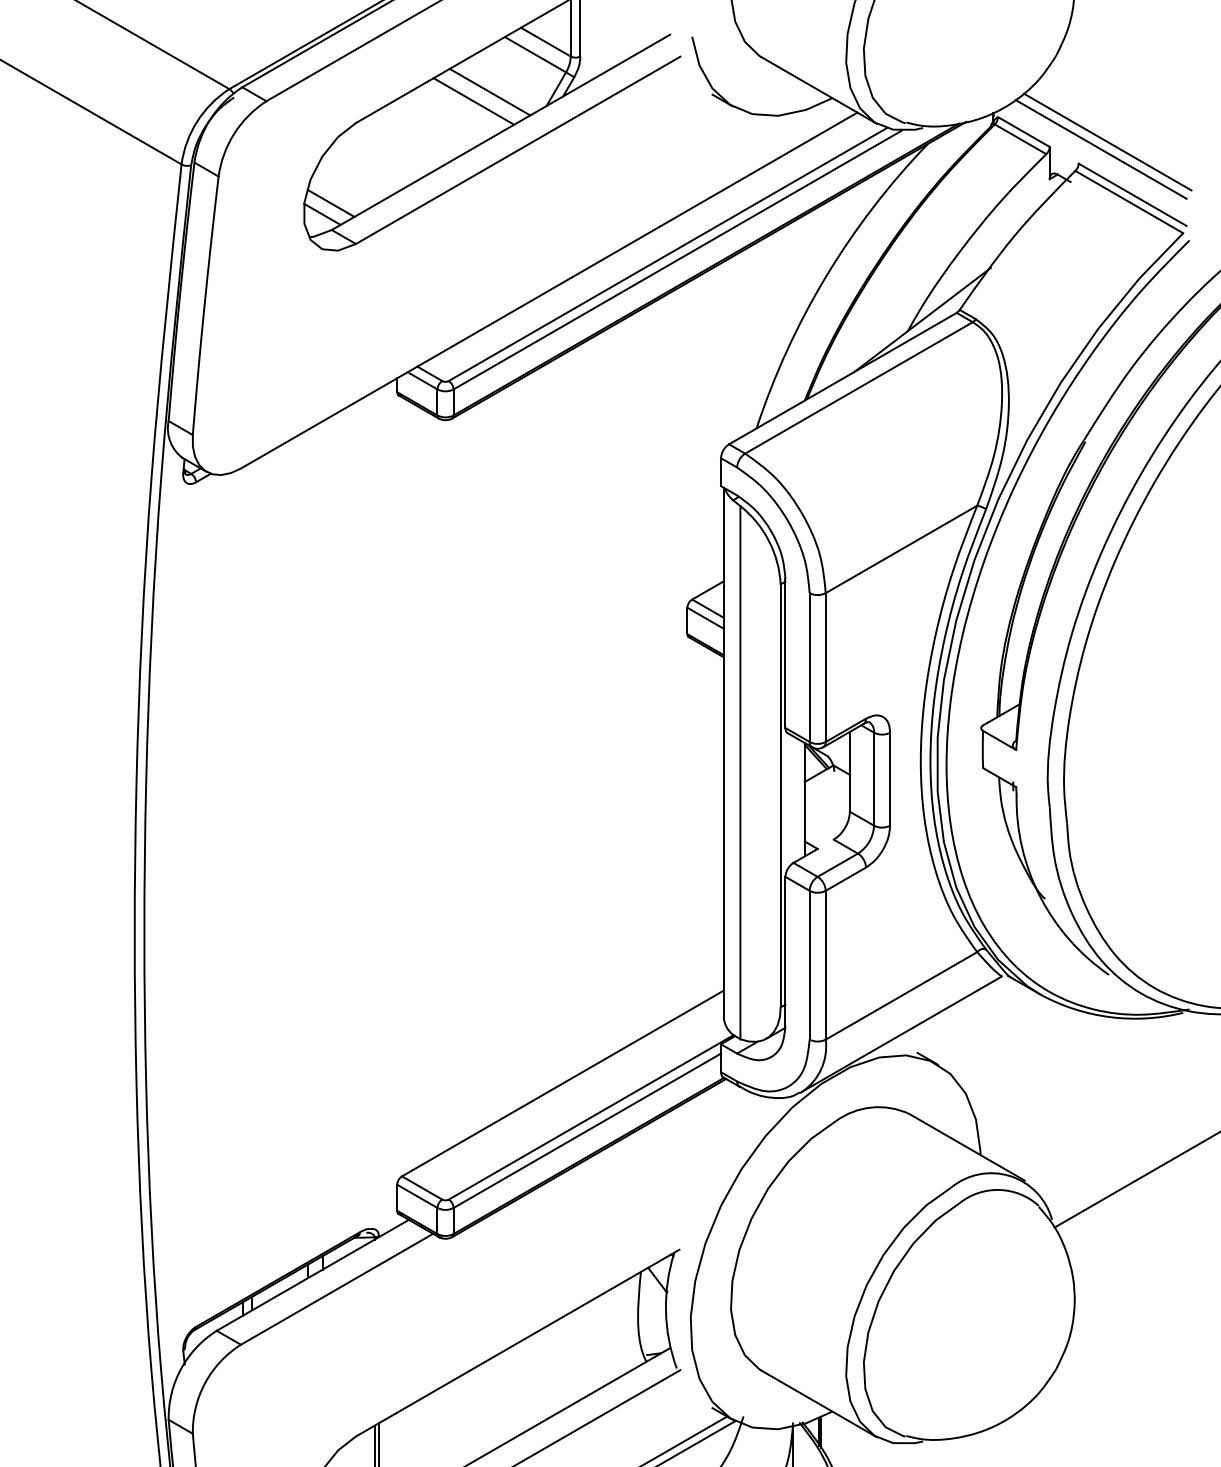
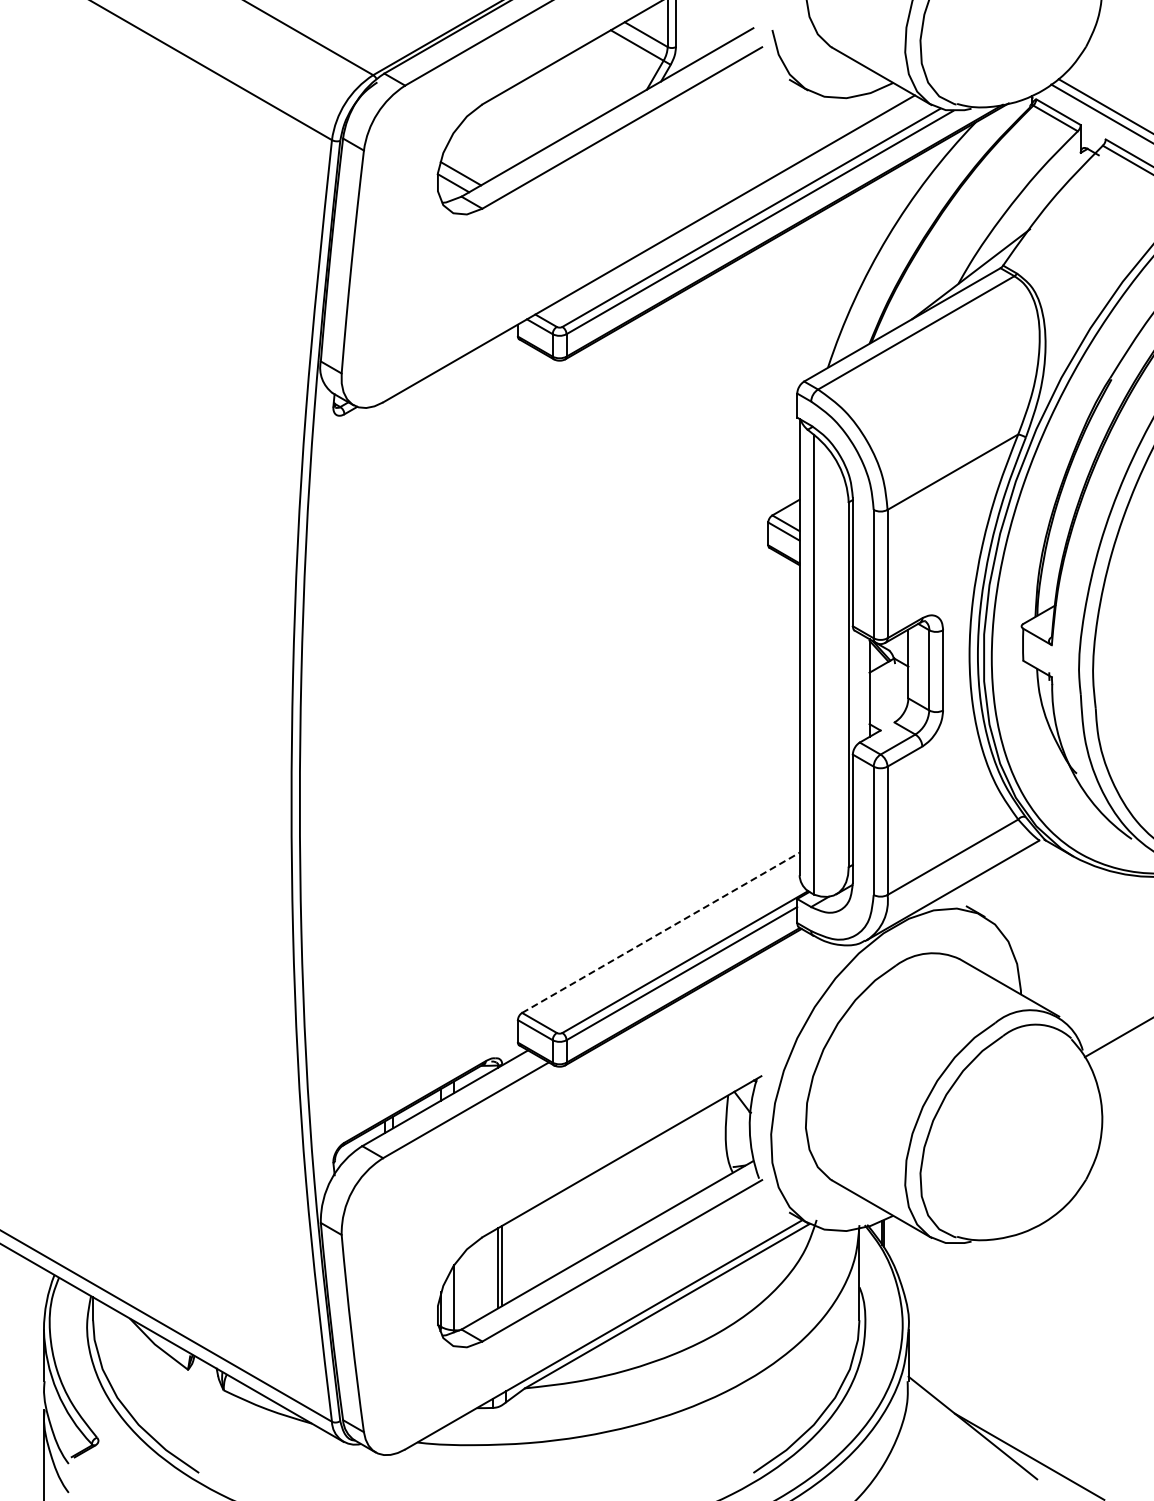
line: (489, 91) -> (597, 77), removed
line: (473, 101) -> (583, 85), removed
line: (563, 1083) -> (661, 932), solid -> dashed

